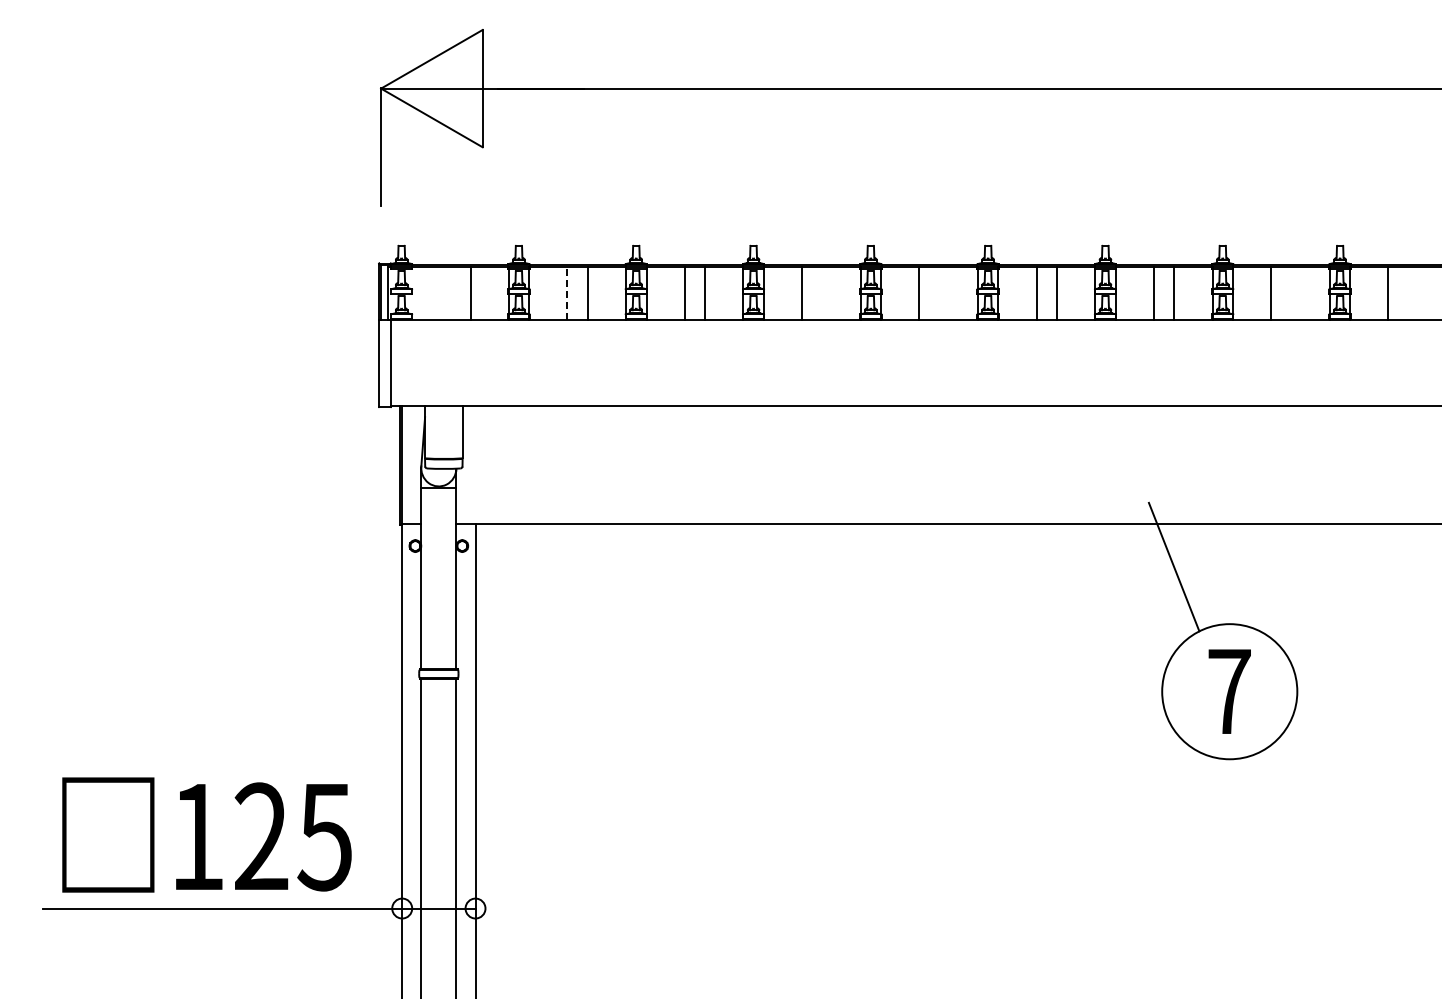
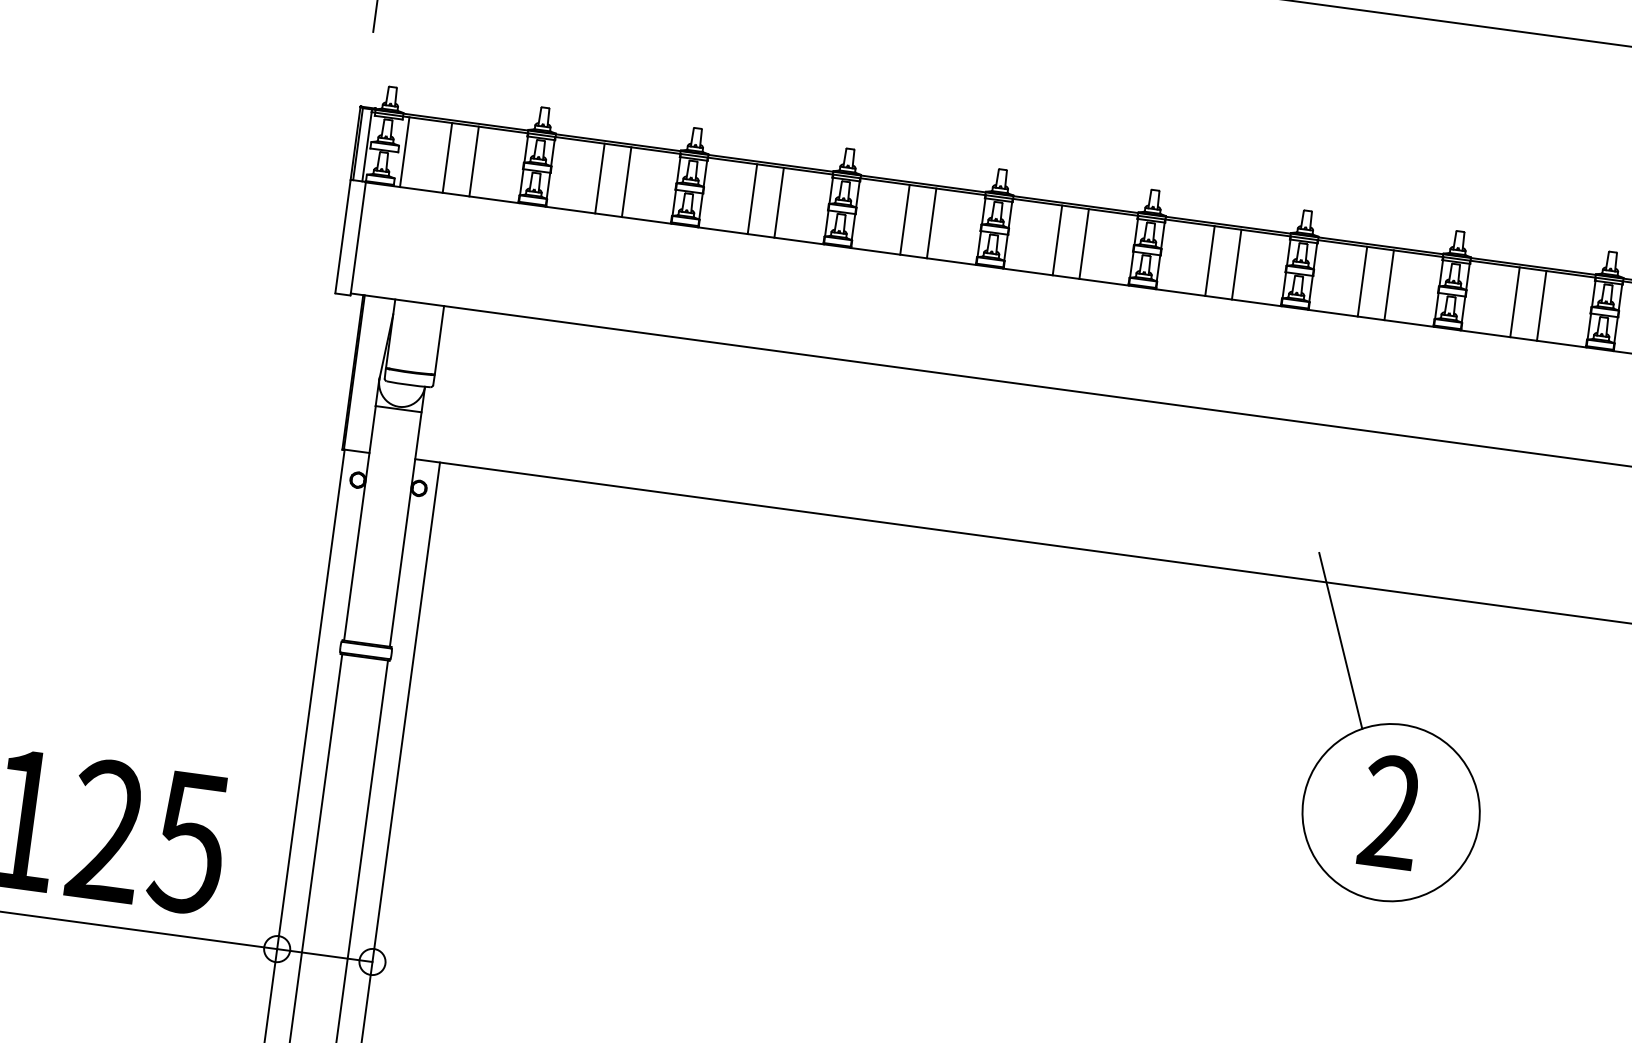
line: (417, 293) -> (405, 152), added
line: (450, 293) -> (448, 157), added
line: (567, 293) -> (600, 178), dashed -> solid
line: (822, 293) -> (931, 223), added
line: (939, 293) -> (1083, 243), added
line: (1291, 293) -> (1541, 305), added
text: (1229, 690) -> (1391, 811), 7 -> 2

